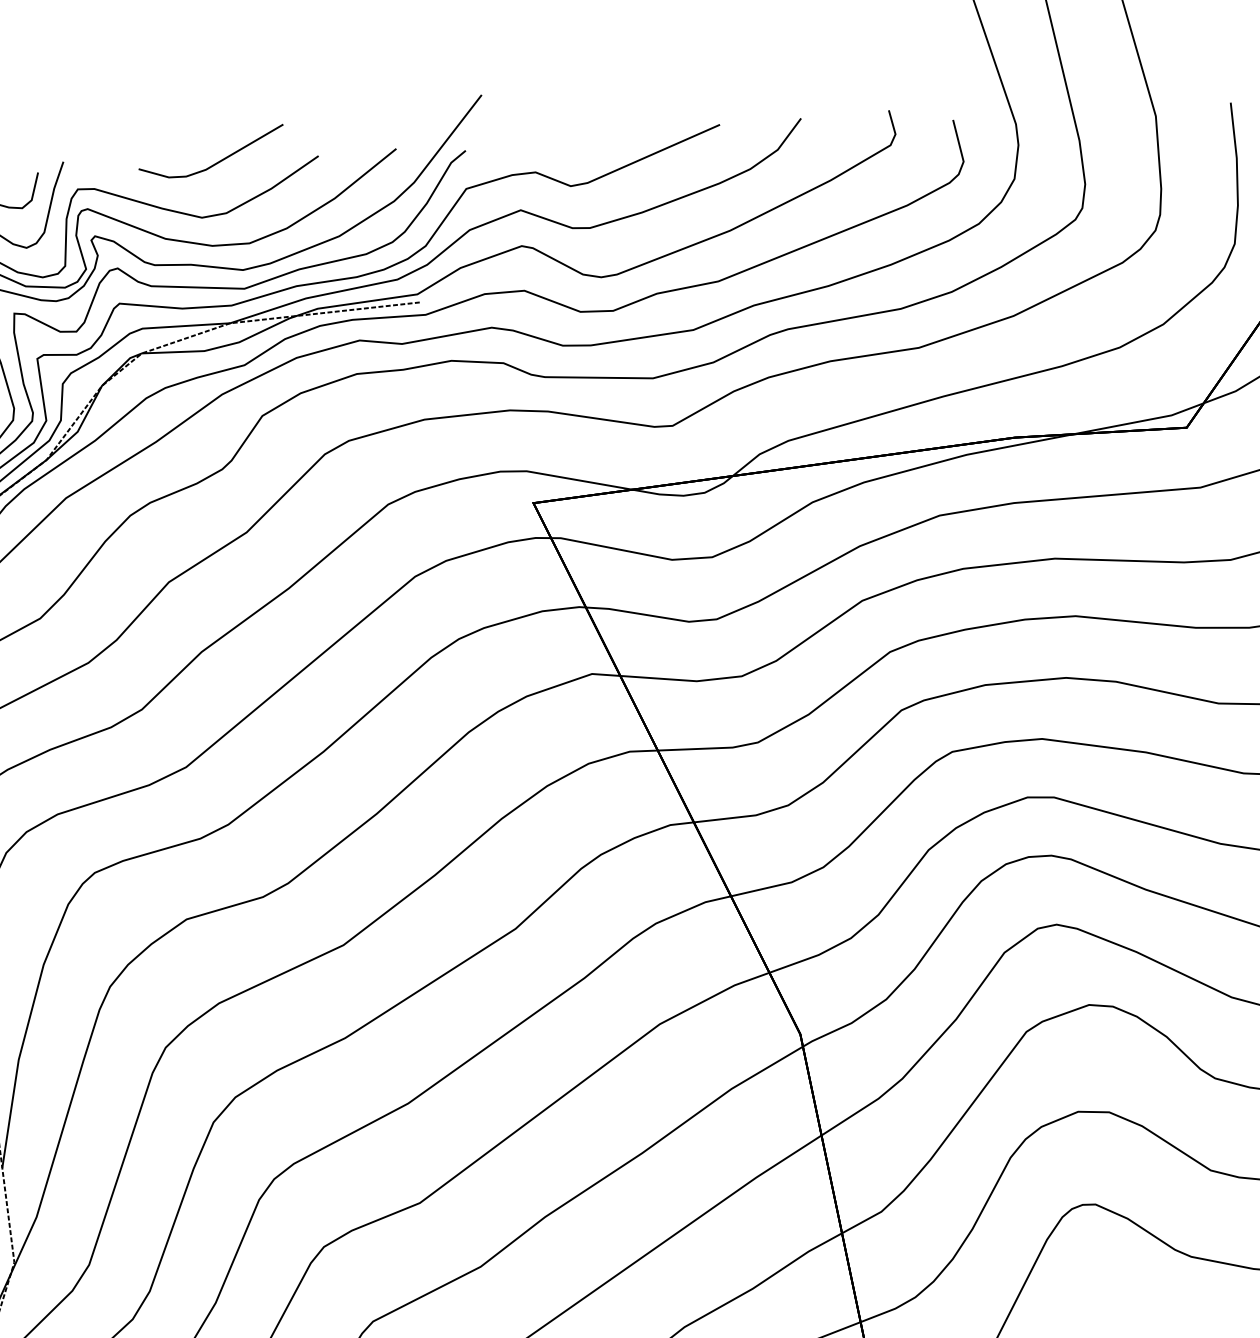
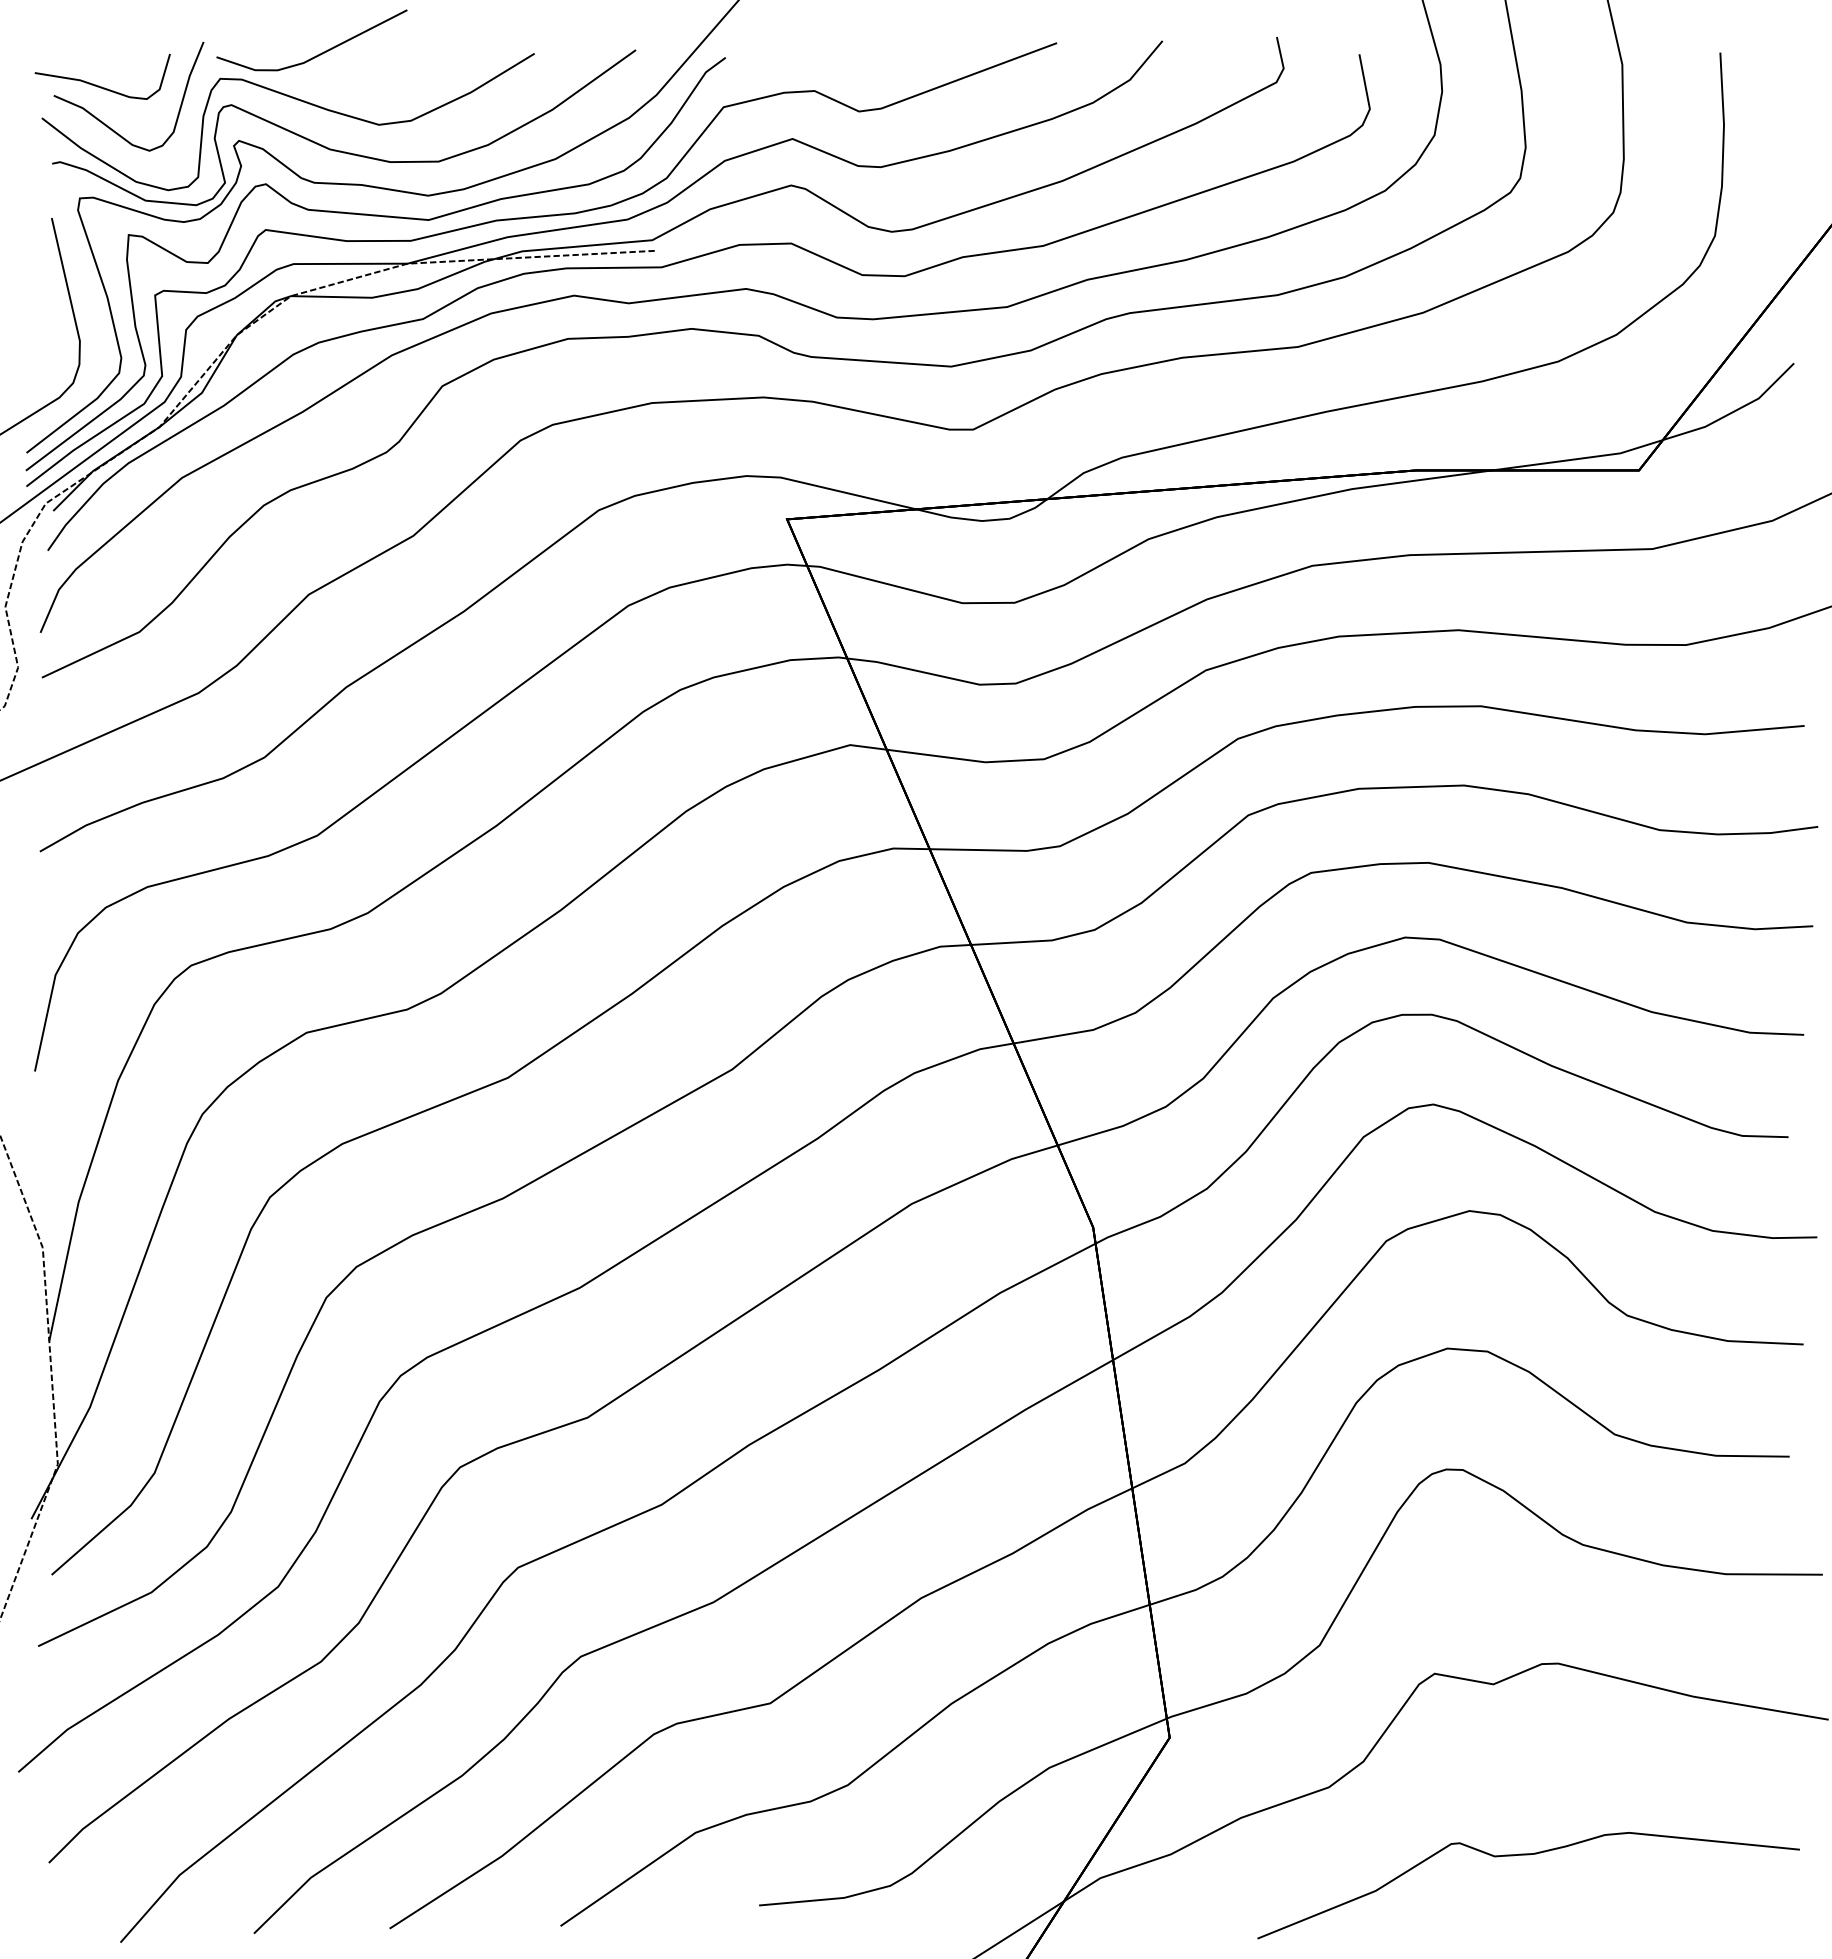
line: (216, 162) -> (317, 54), moved

